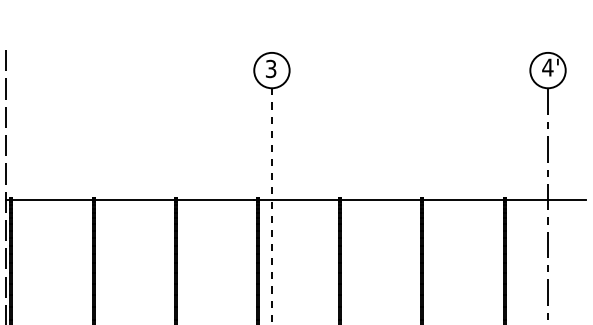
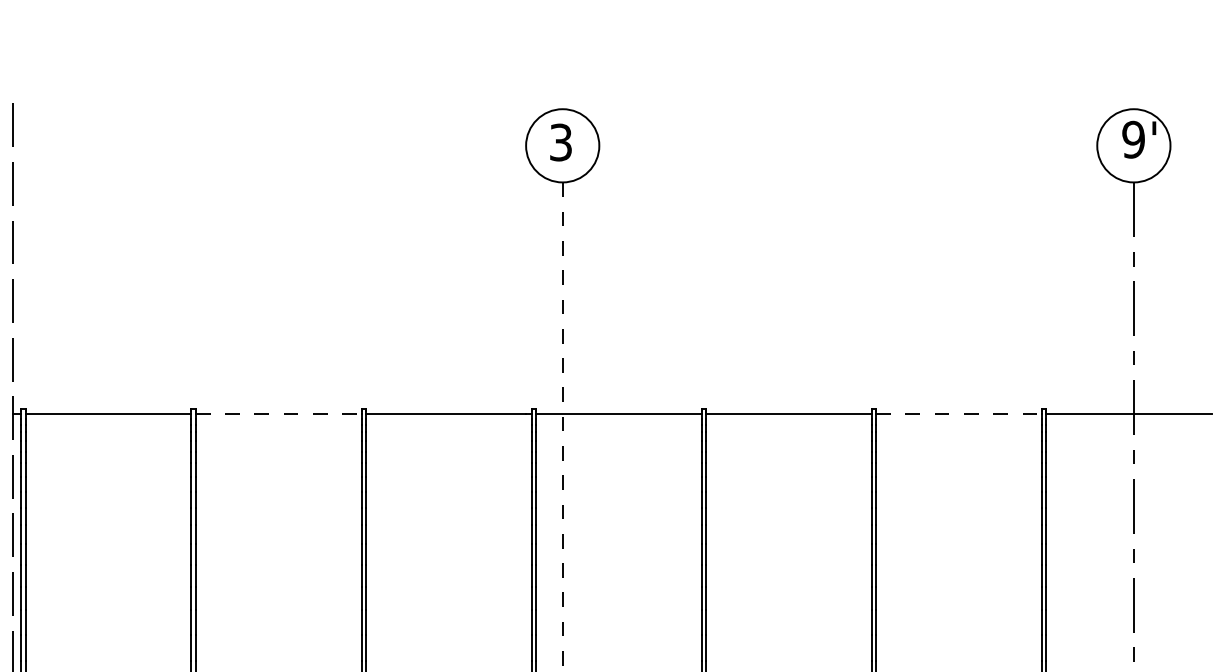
text: (547, 67) -> (1132, 139), 4' -> 9'
line: (135, 199) -> (280, 412), solid -> dashed
line: (463, 199) -> (958, 412), solid -> dashed

